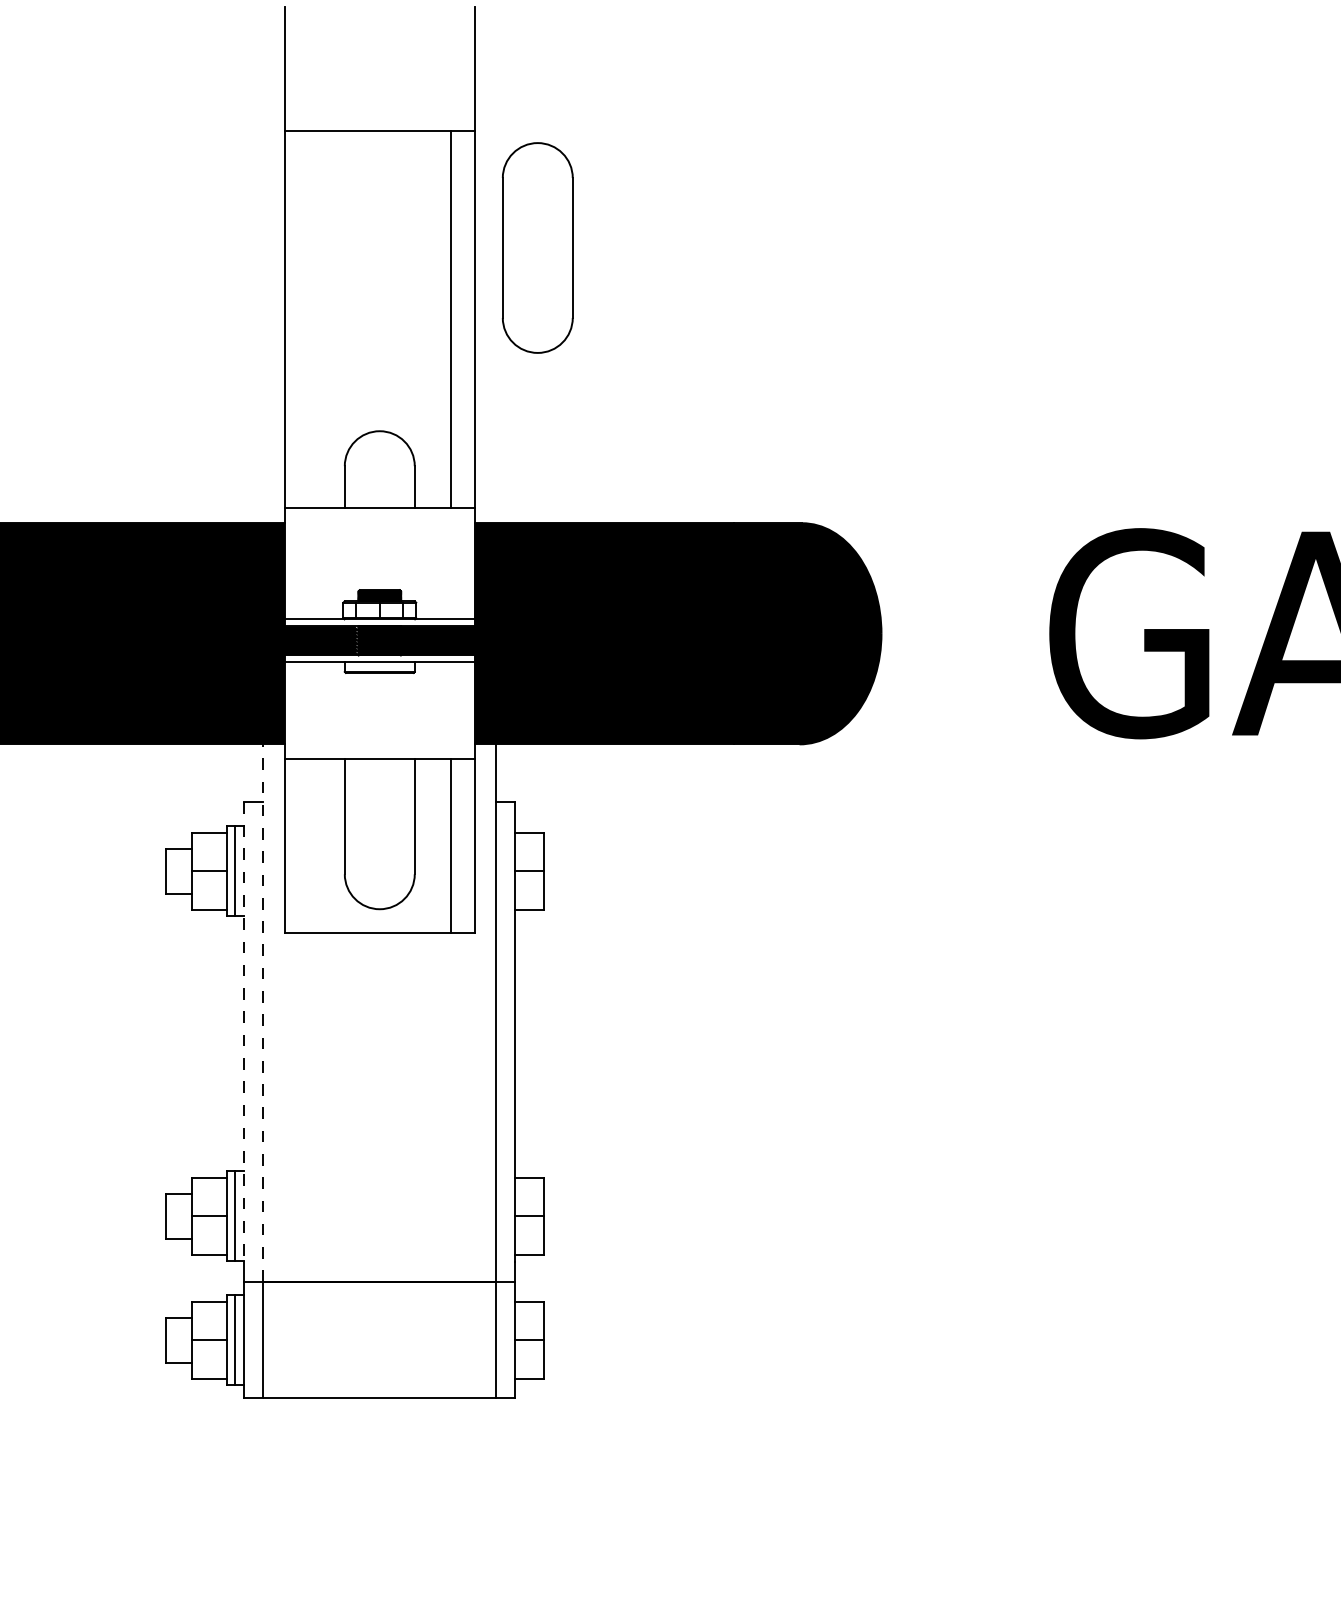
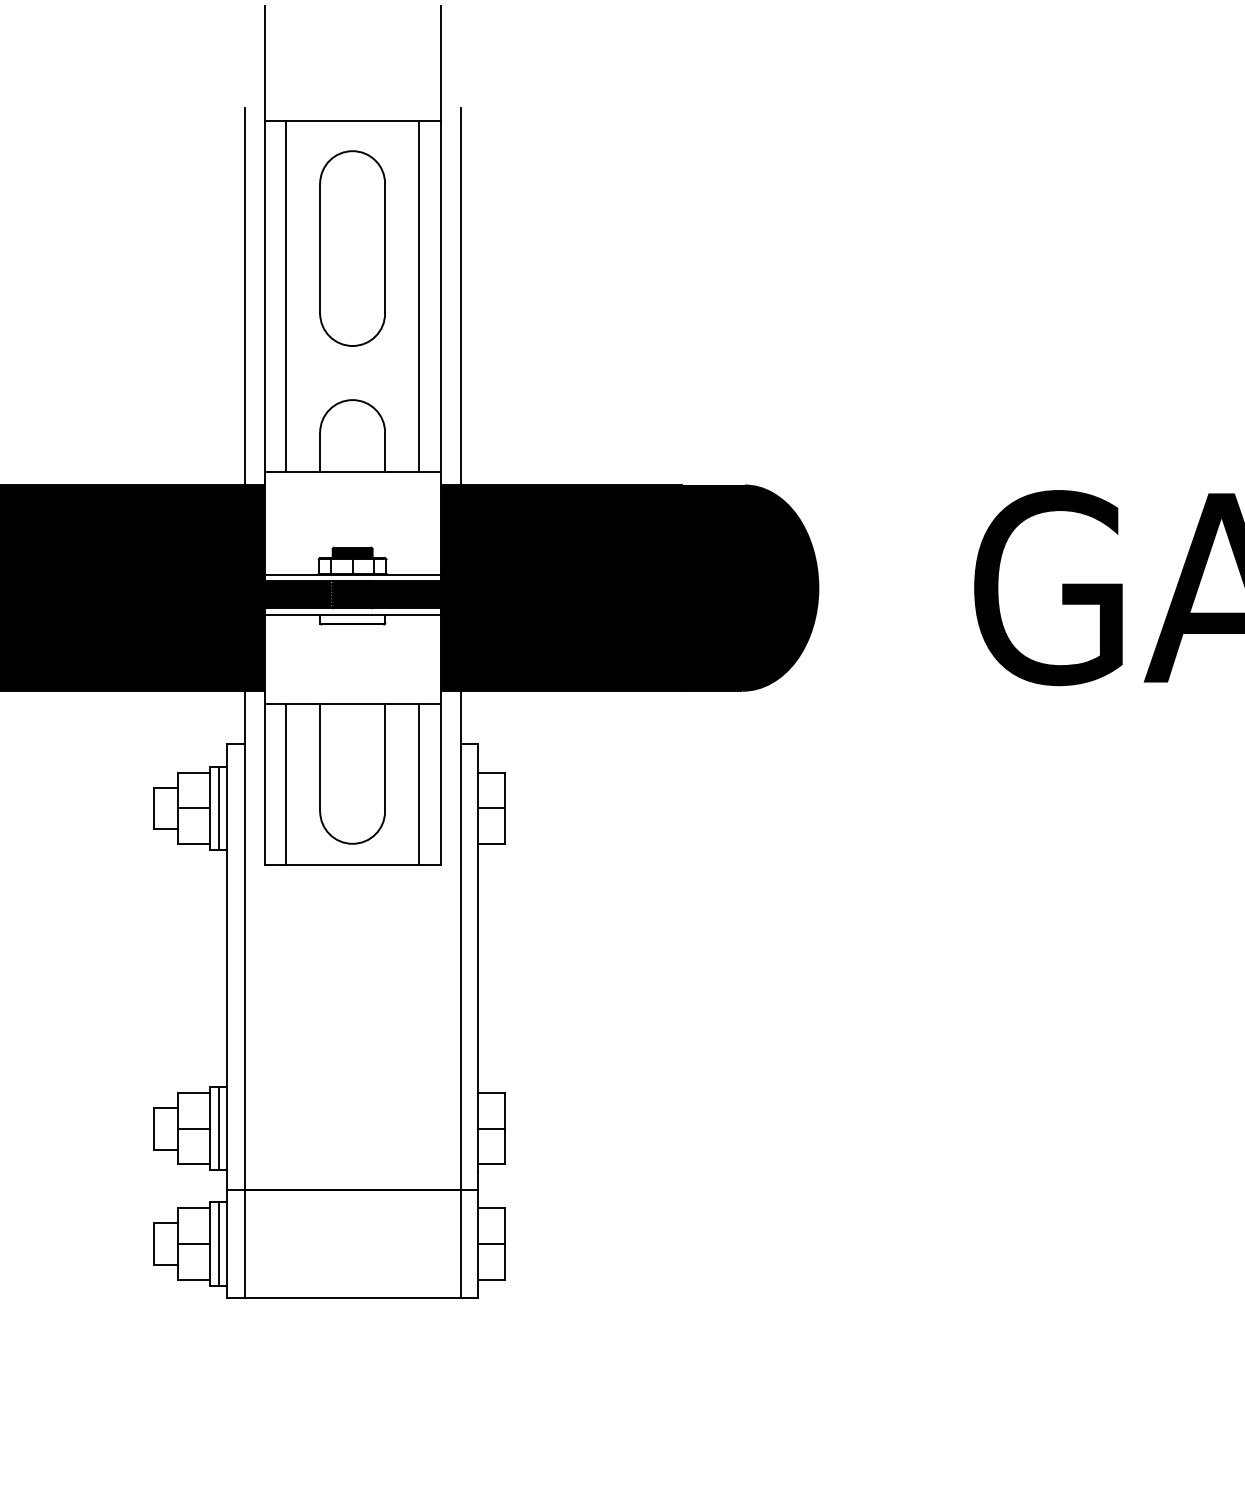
part: (537, 247) -> (352, 248), moved
line: (263, 319) -> (244, 296), added
line: (308, 319) -> (286, 296), added
line: (496, 319) -> (460, 296), added
line: (308, 845) -> (286, 784), added
line: (263, 1013) -> (244, 940), dashed -> solid
line: (244, 1031) -> (227, 957), dashed -> solid

